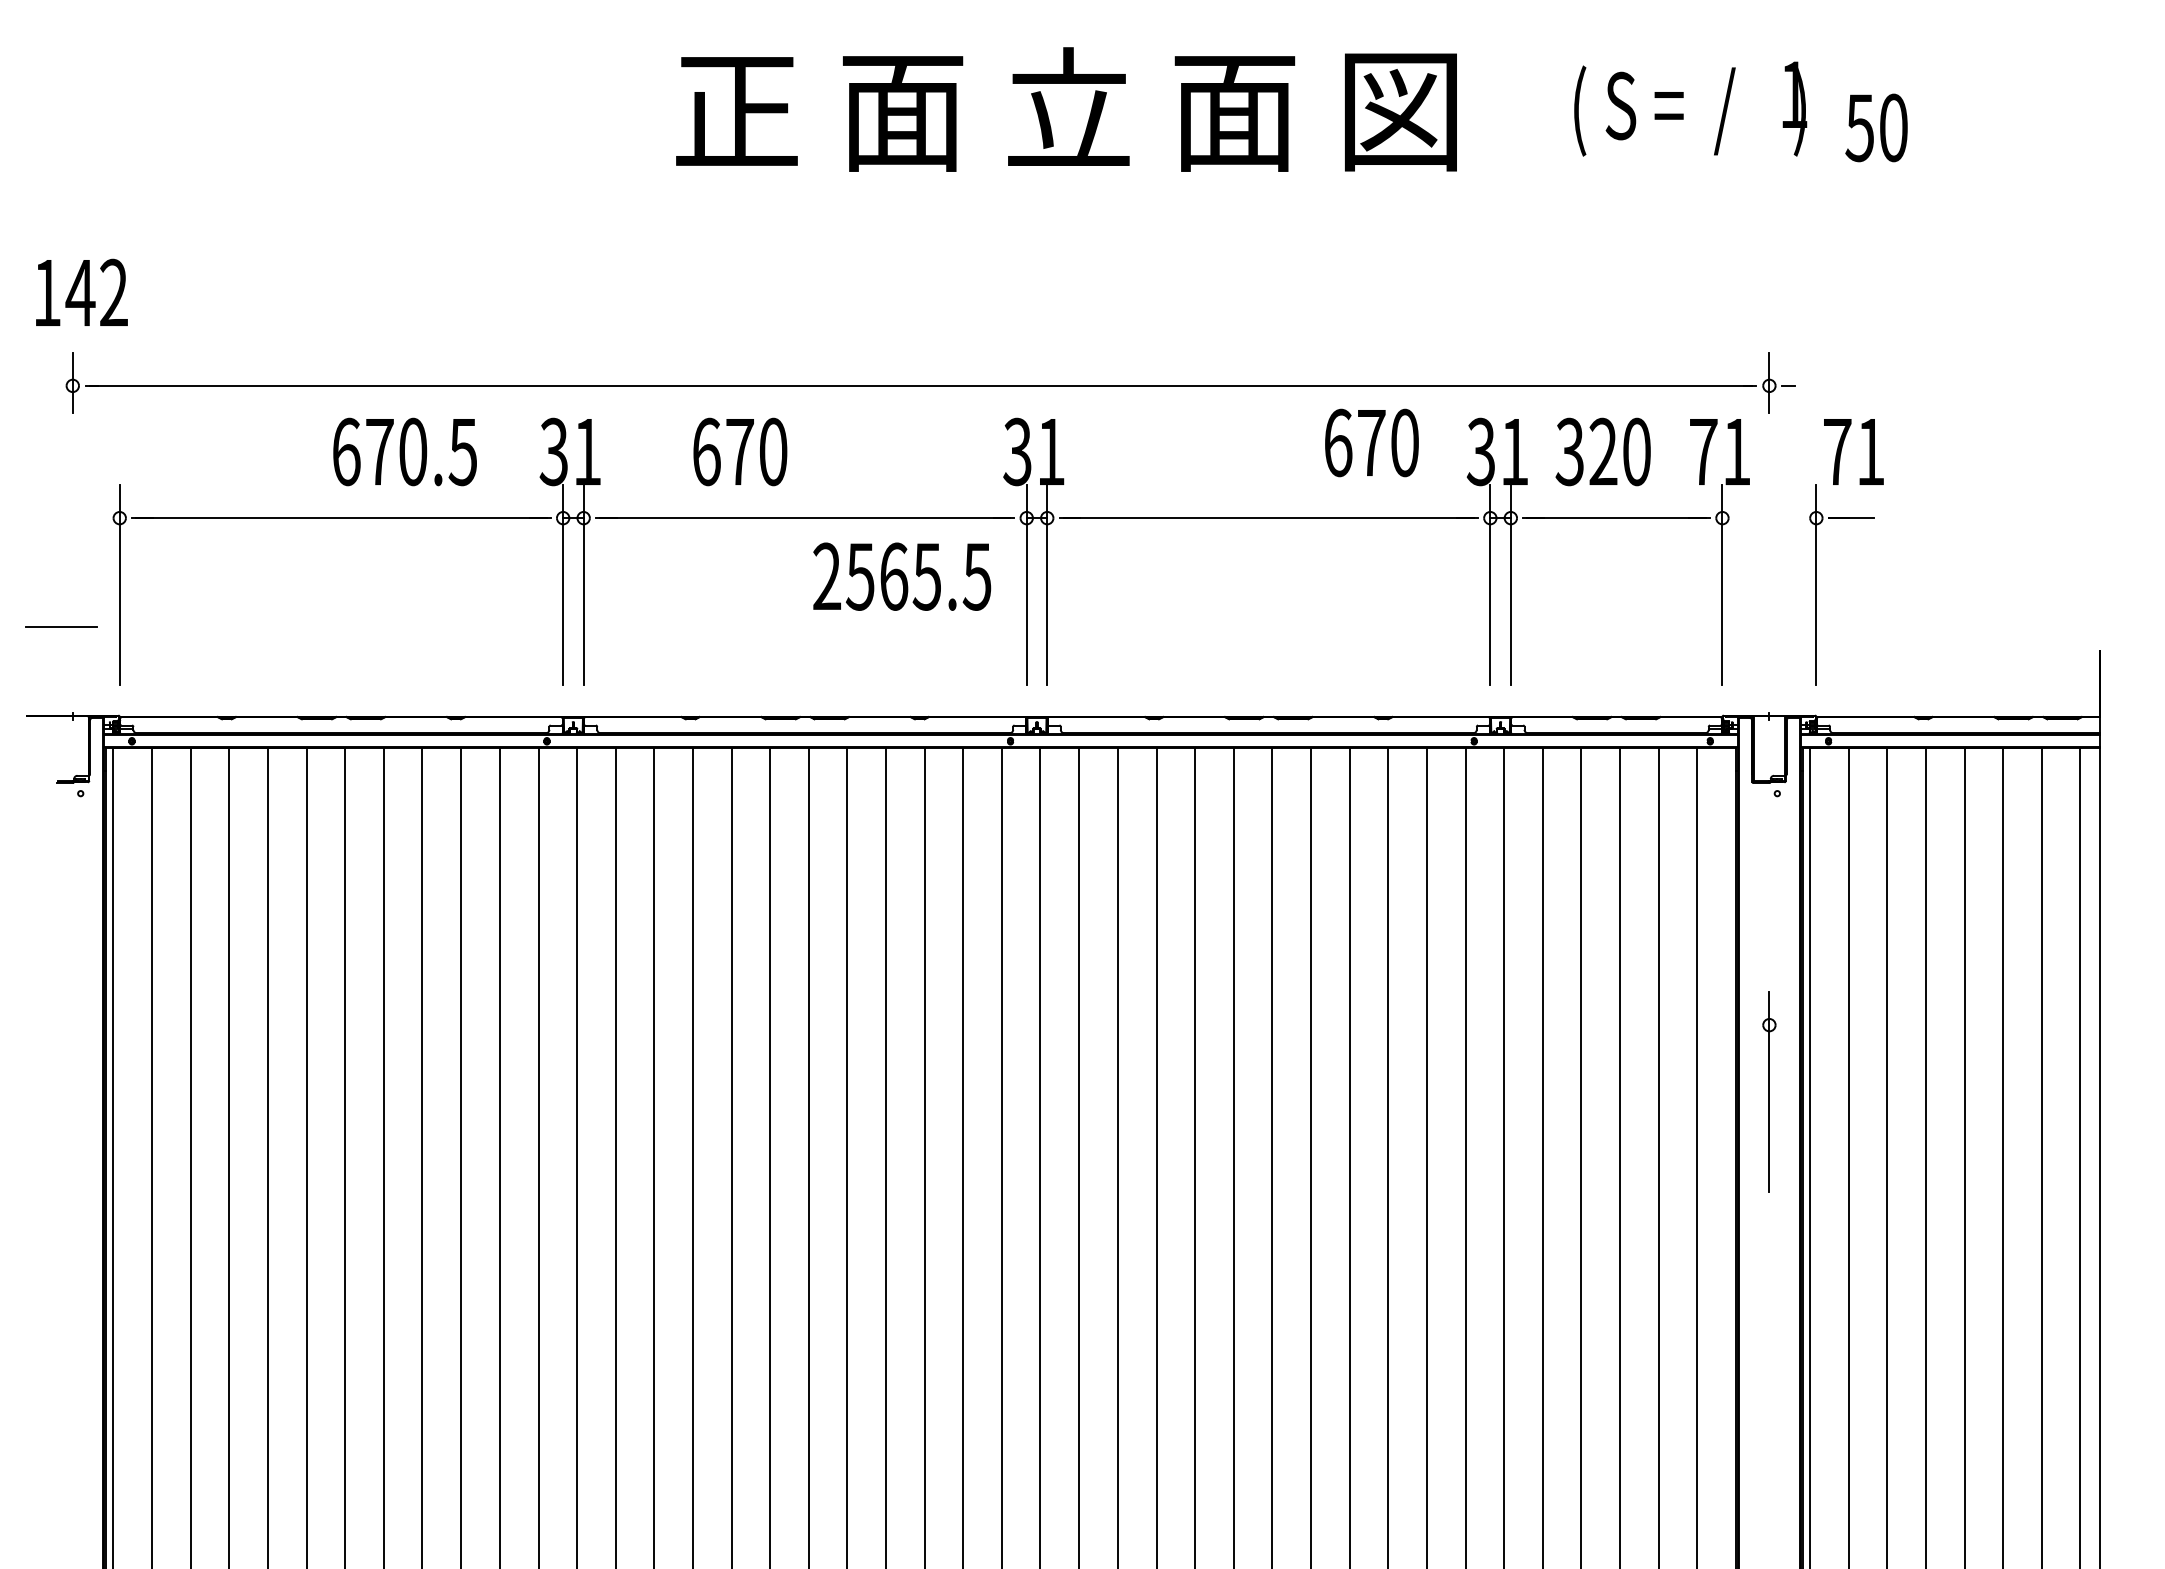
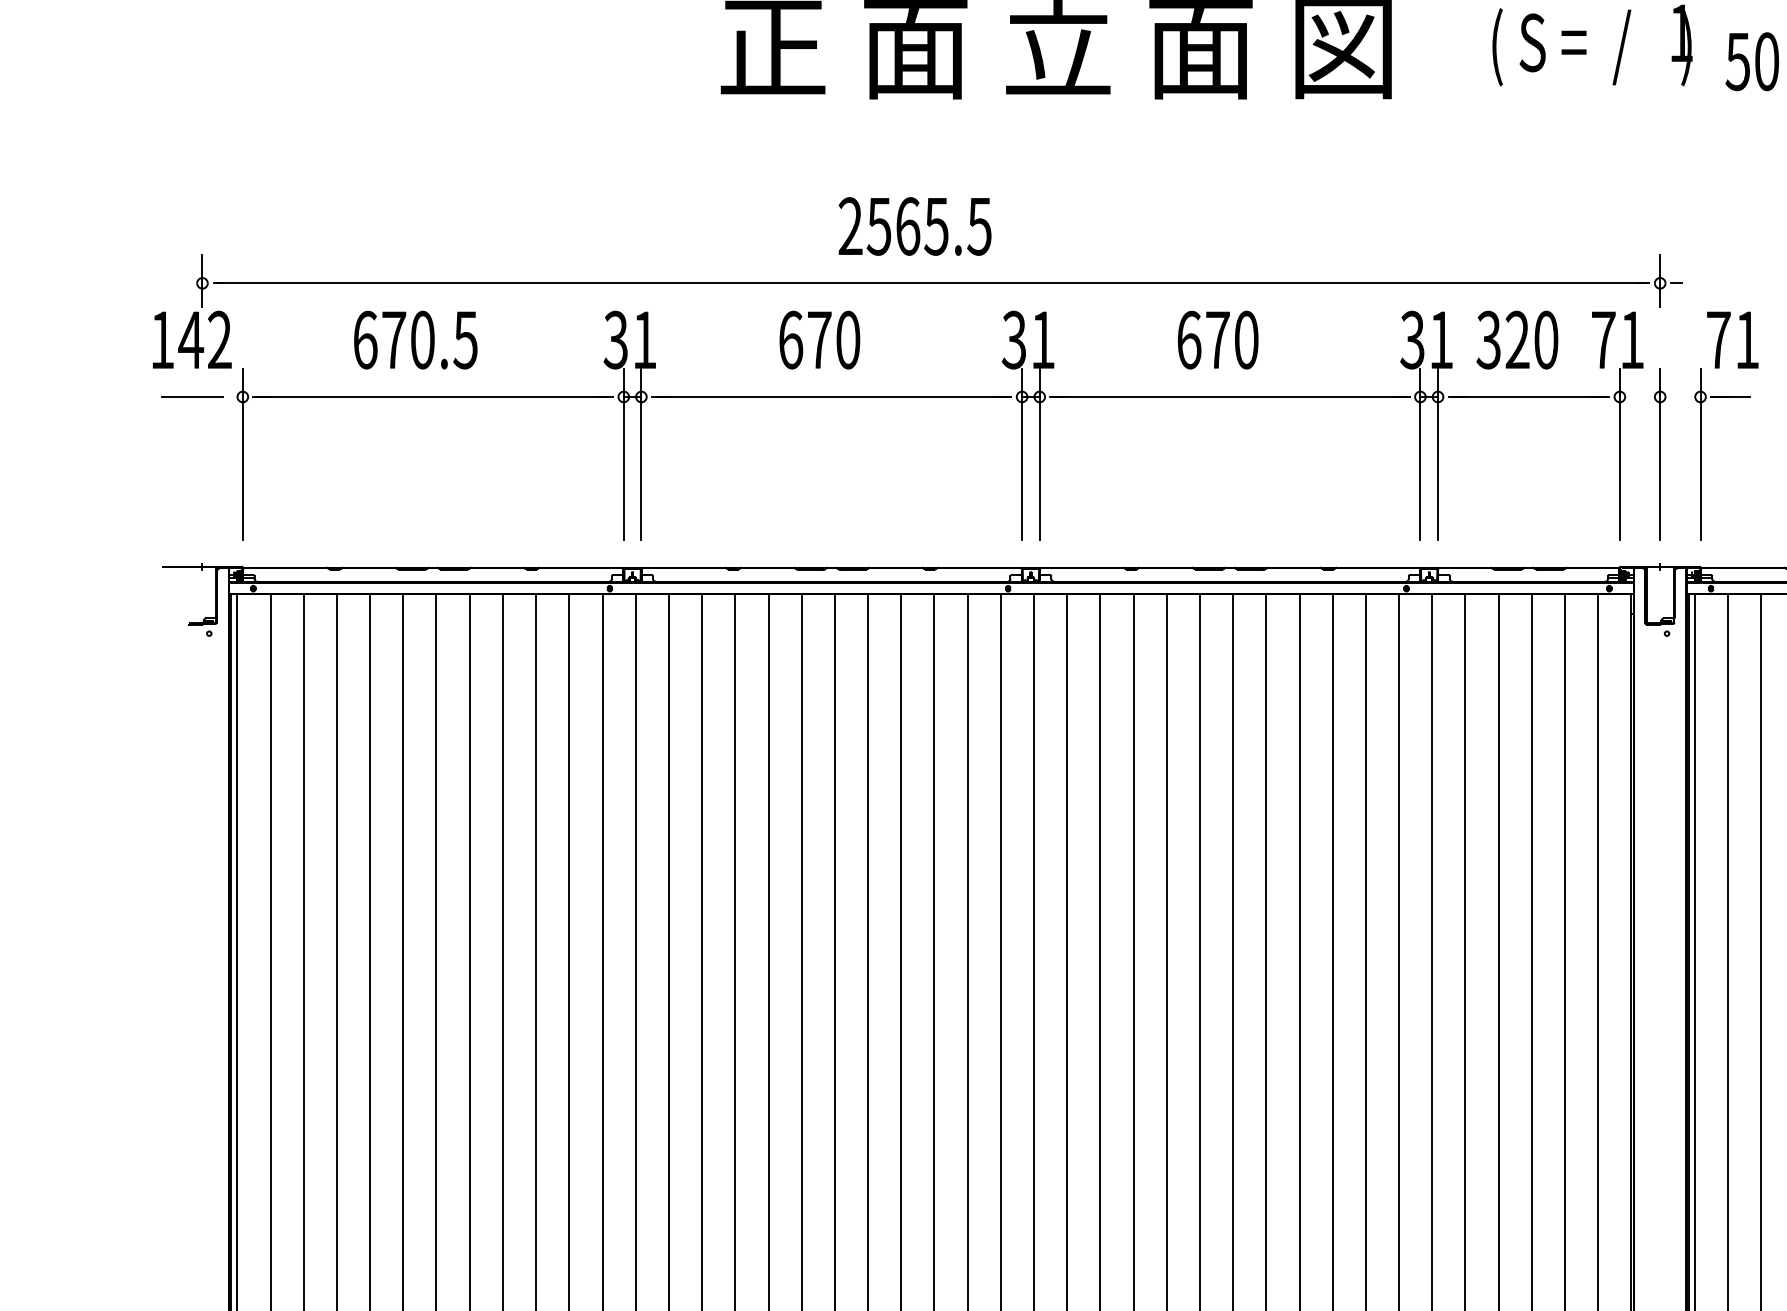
text: (81, 291) -> (191, 338), moved
text: (1371, 442) -> (1217, 339), moved
text: (404, 451) -> (415, 339), moved
text: (740, 451) -> (819, 339), moved
text: (902, 576) -> (915, 226), moved
line: (61, 626) -> (192, 396), moved
part: (1769, 1091) -> (1660, 453), moved

